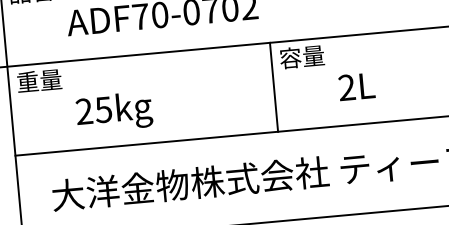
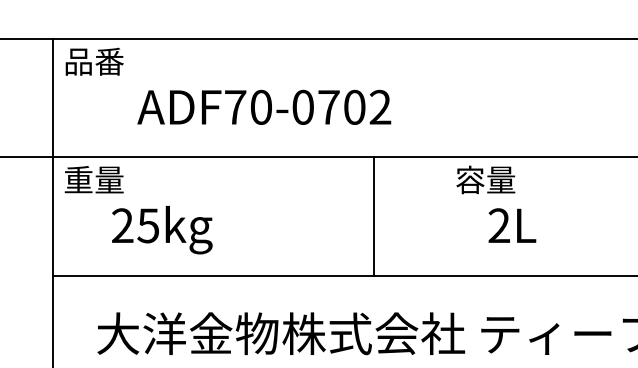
text: (301, 56) -> (485, 179), moved
line: (274, 87) -> (374, 216), moved
text: (114, 112) -> (162, 230), moved

